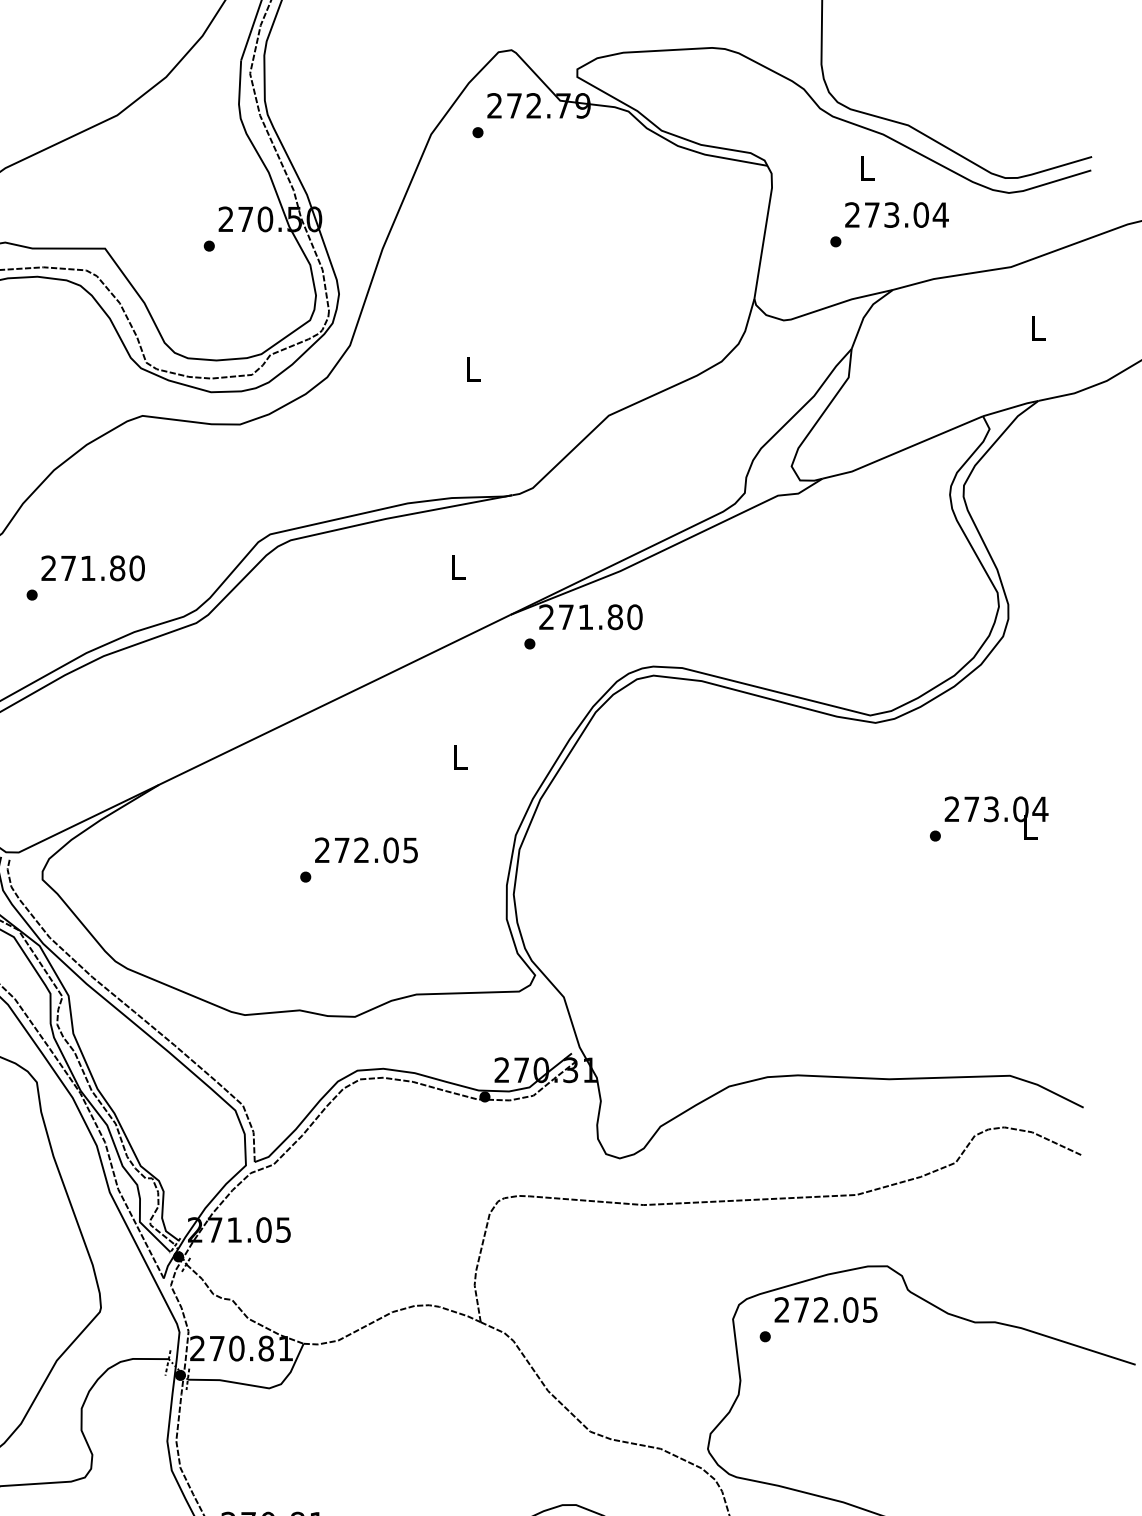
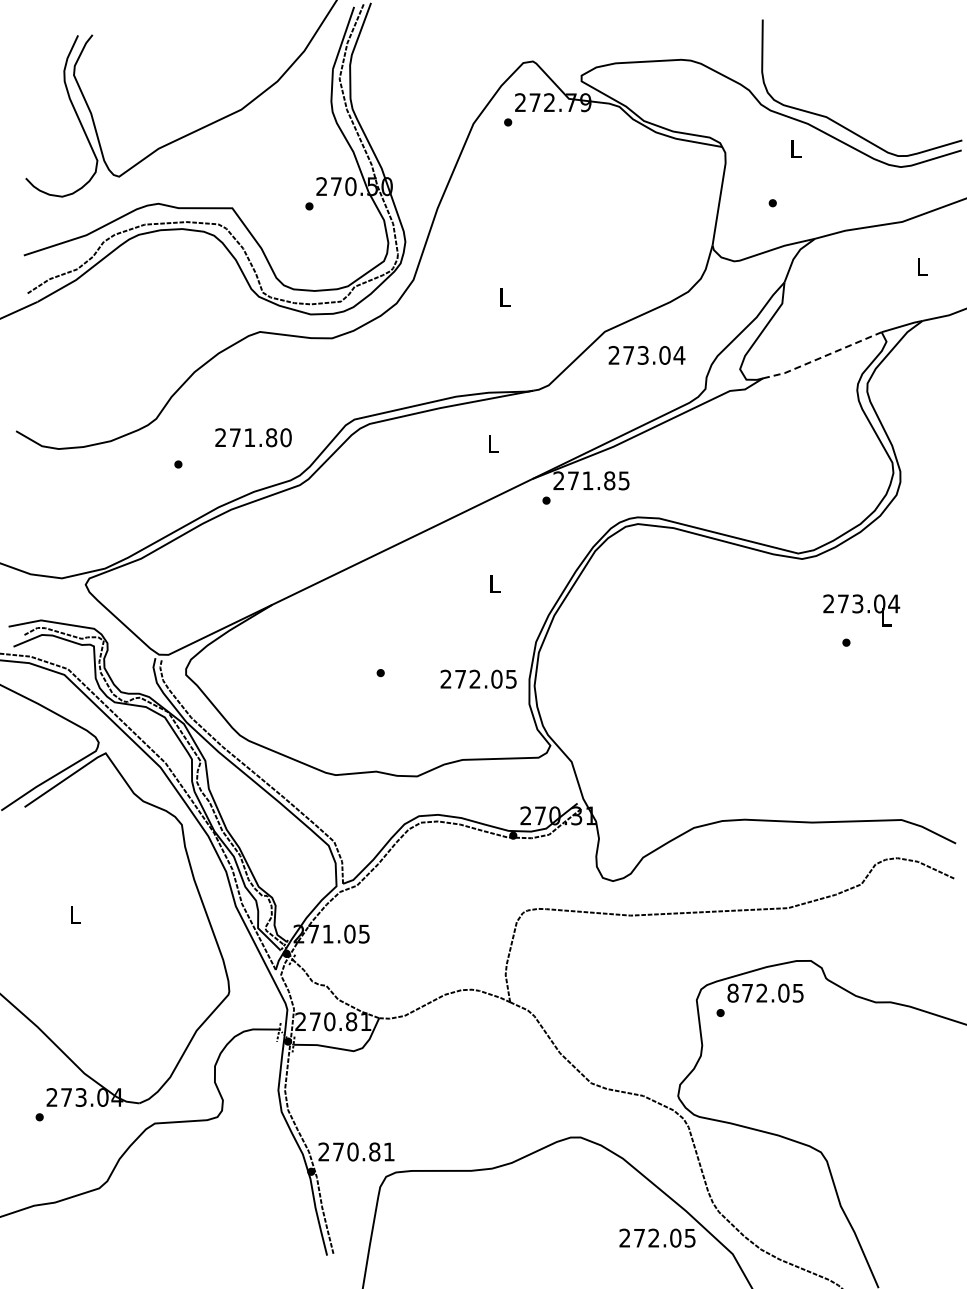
text: (896, 215) -> (646, 355), moved
line: (903, 450) -> (822, 357), solid -> dashed
text: (93, 568) -> (253, 437), moved
text: (633, 616) -> (623, 480), 271.80 -> 271.85
text: (996, 818) -> (861, 610), moved
text: (366, 849) -> (478, 678), moved
text: (781, 1309) -> (732, 992), 272.05 -> 872.05

